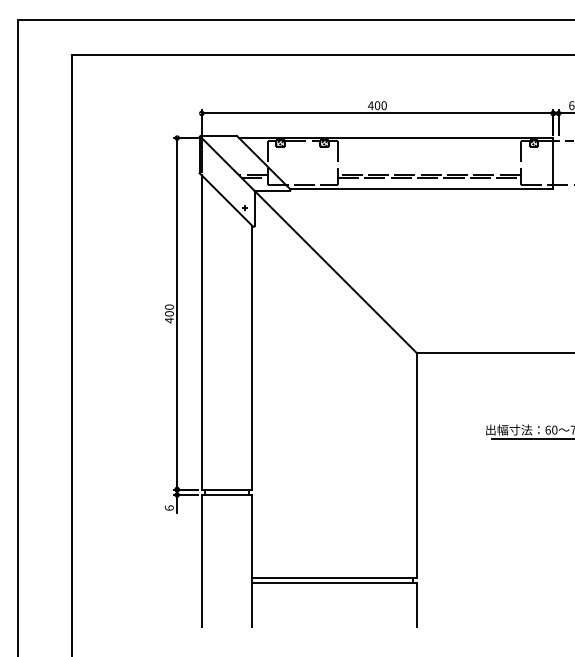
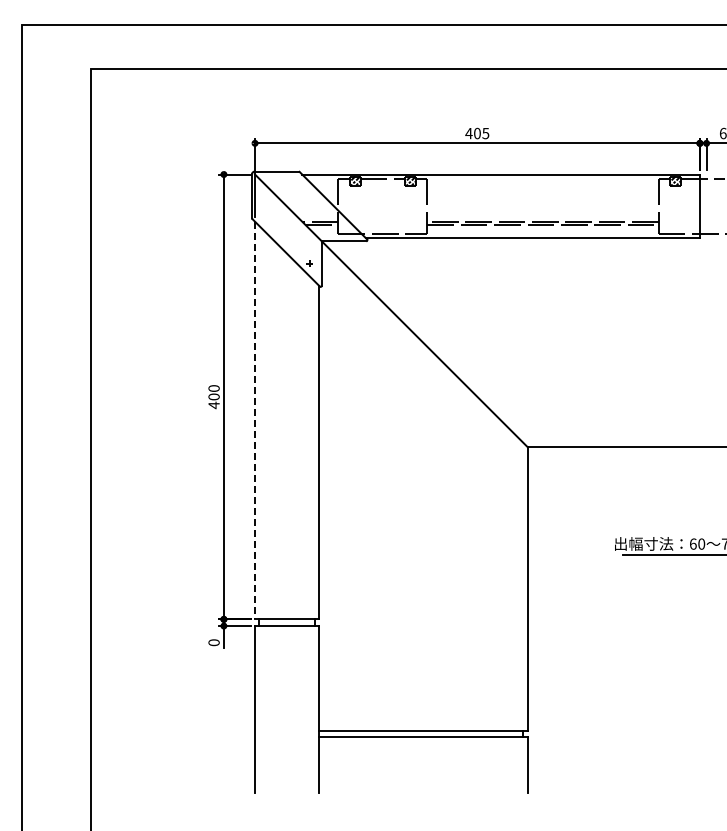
text: (383, 105) -> (485, 133), 400 -> 405
line: (202, 332) -> (255, 420), solid -> dashed
text: (168, 507) -> (213, 642), 6 -> 0

